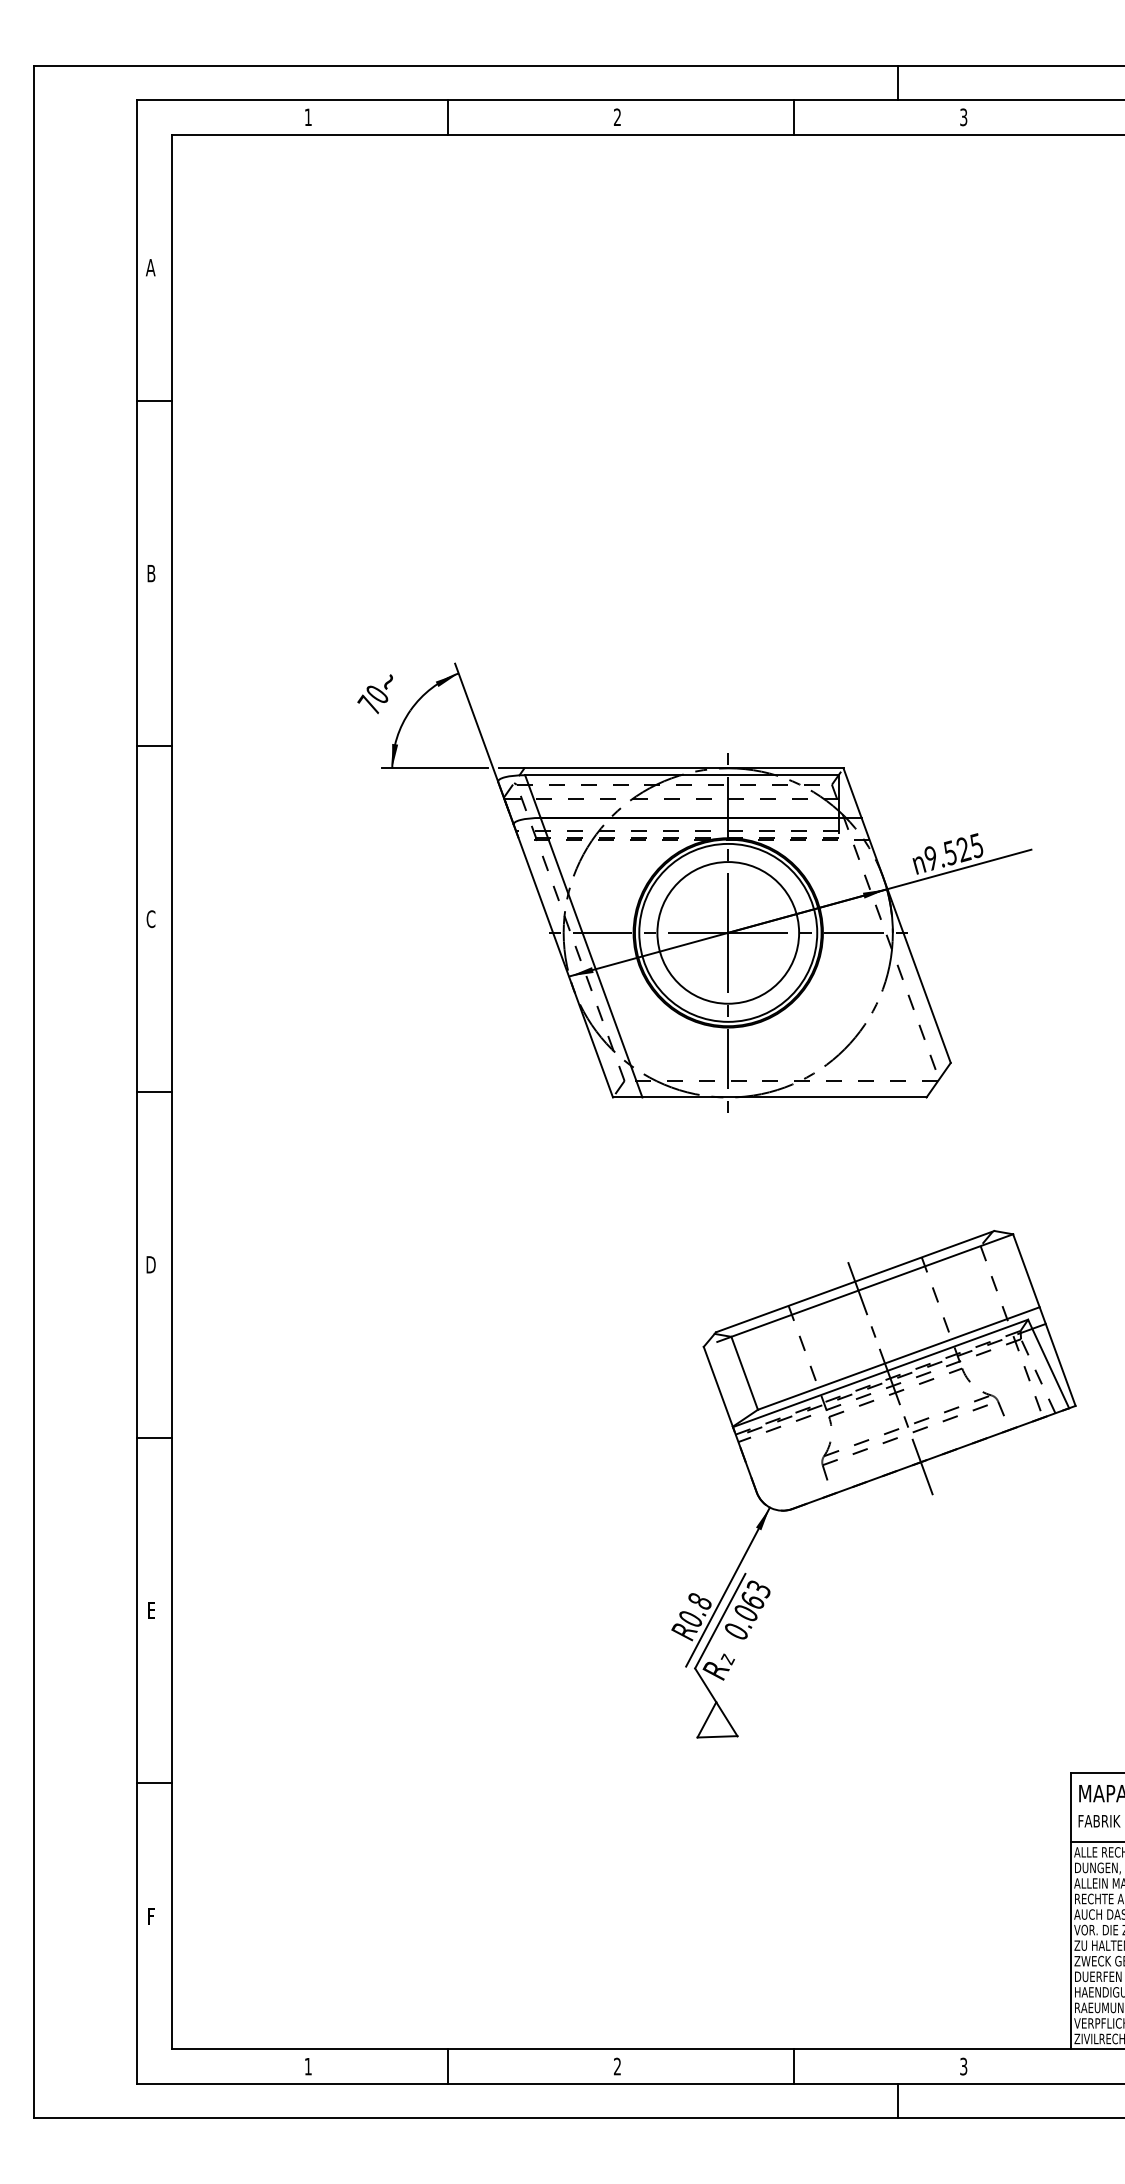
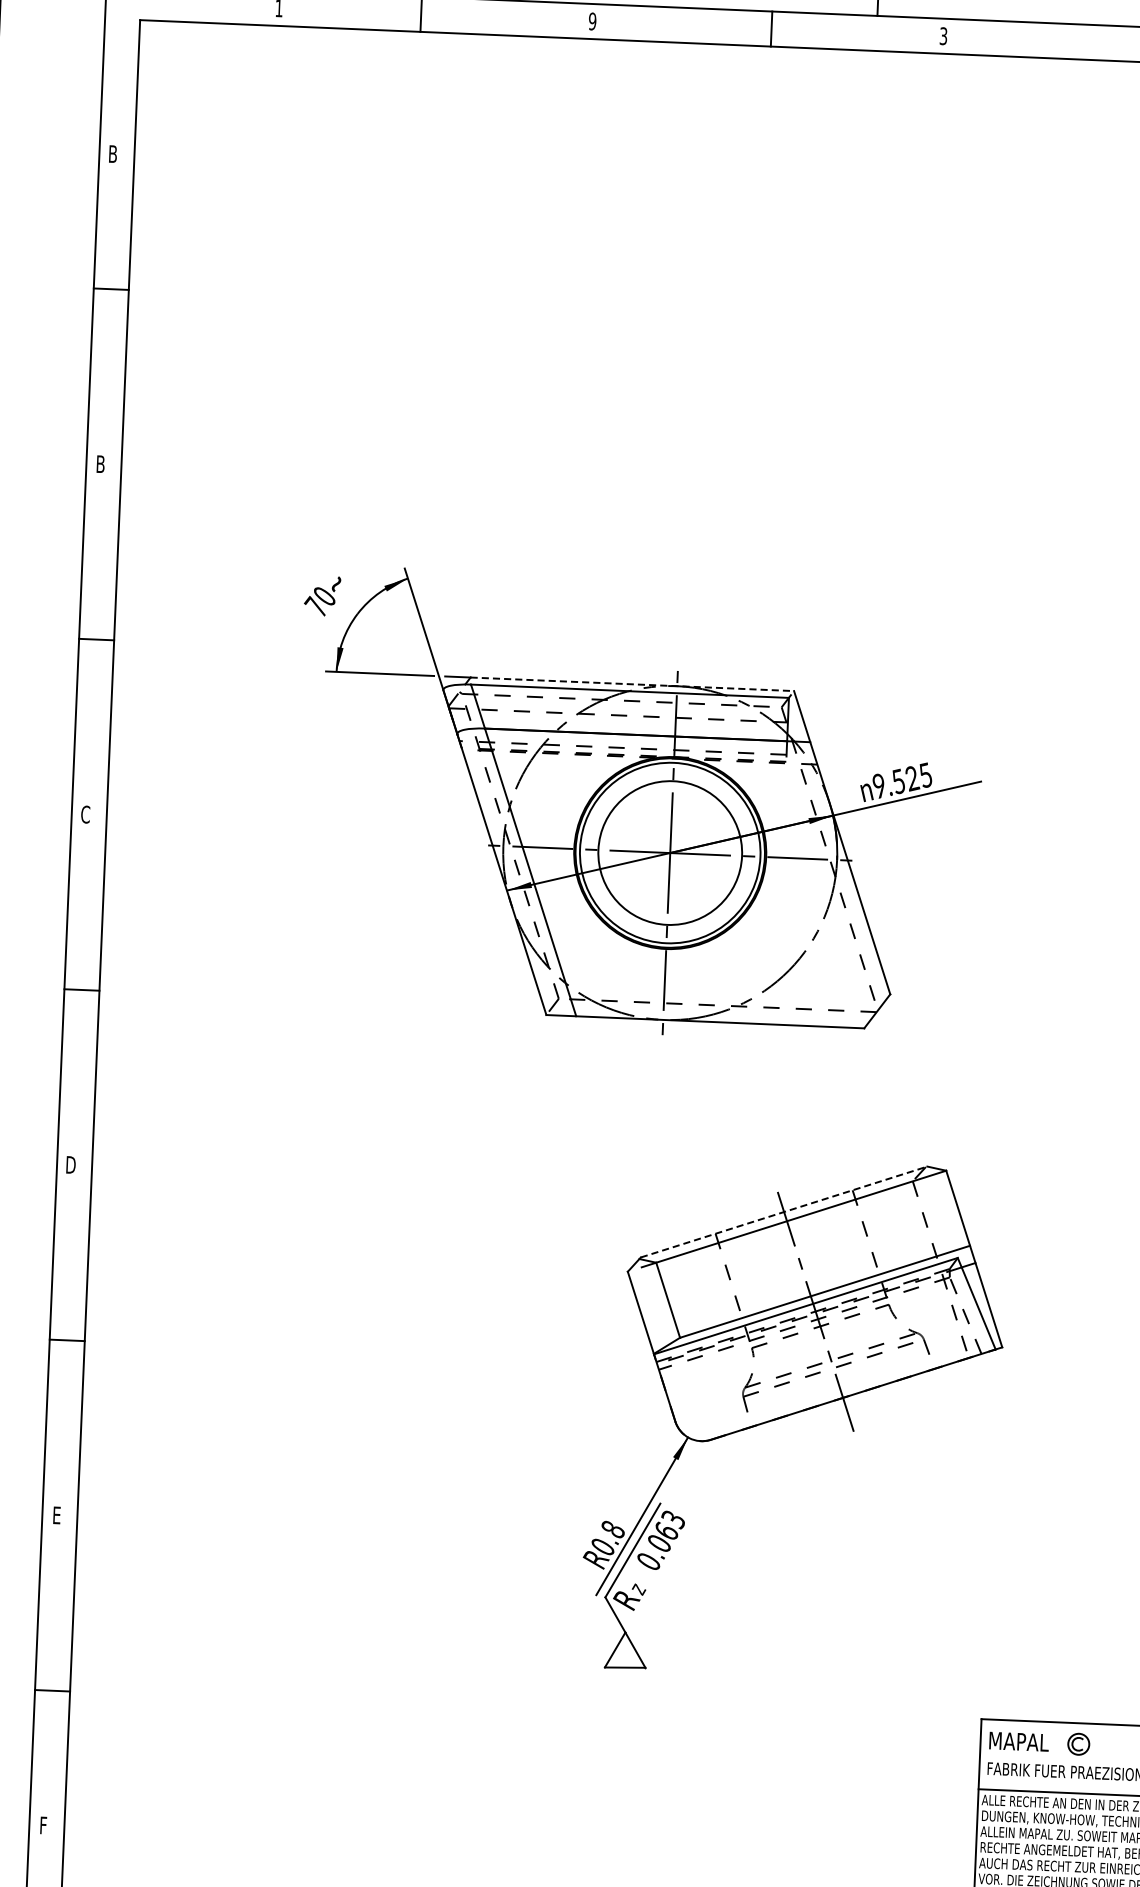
text: (617, 117) -> (592, 21), 2 -> 9
text: (150, 267) -> (112, 153), A -> B
line: (683, 768) -> (631, 684), solid -> dashed
line: (855, 1281) -> (784, 1211), solid -> dashed

